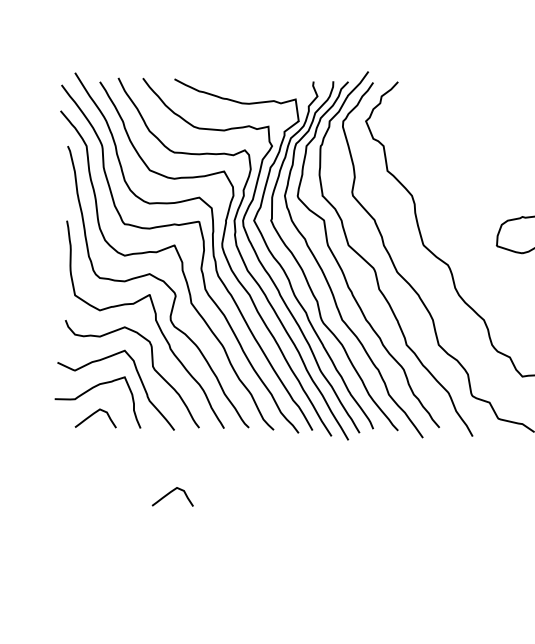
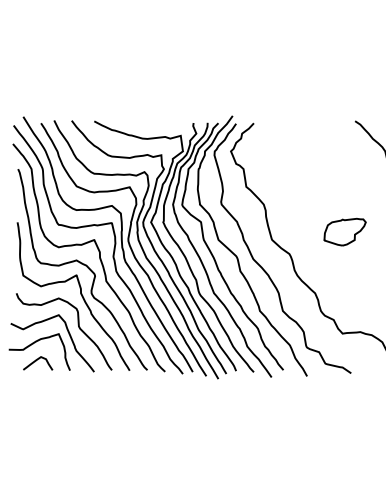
curve: (170, 494) -> (91, 417), removed

